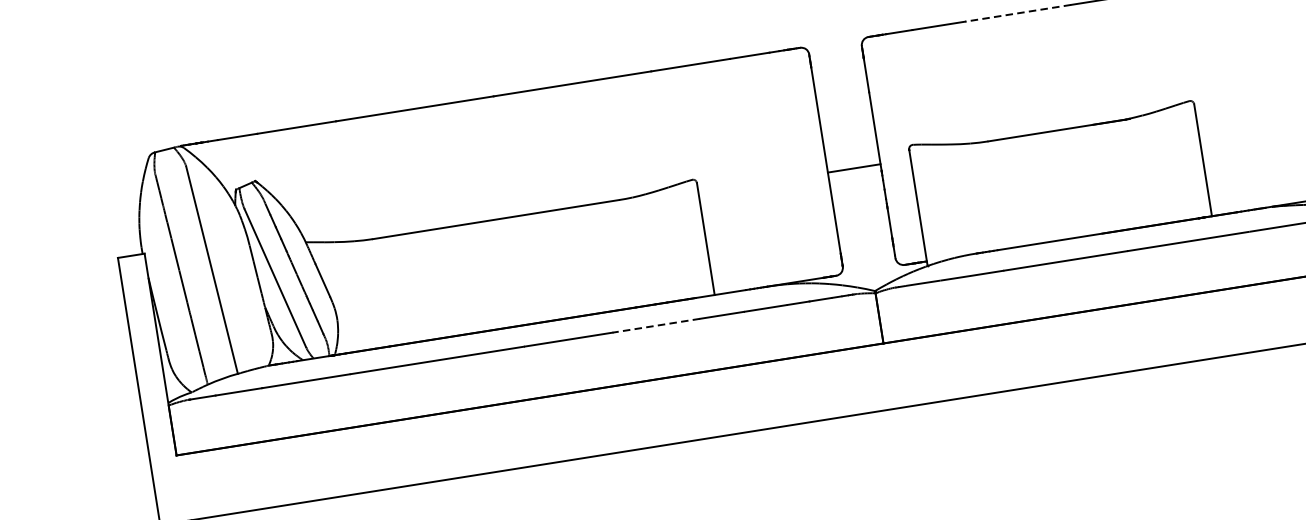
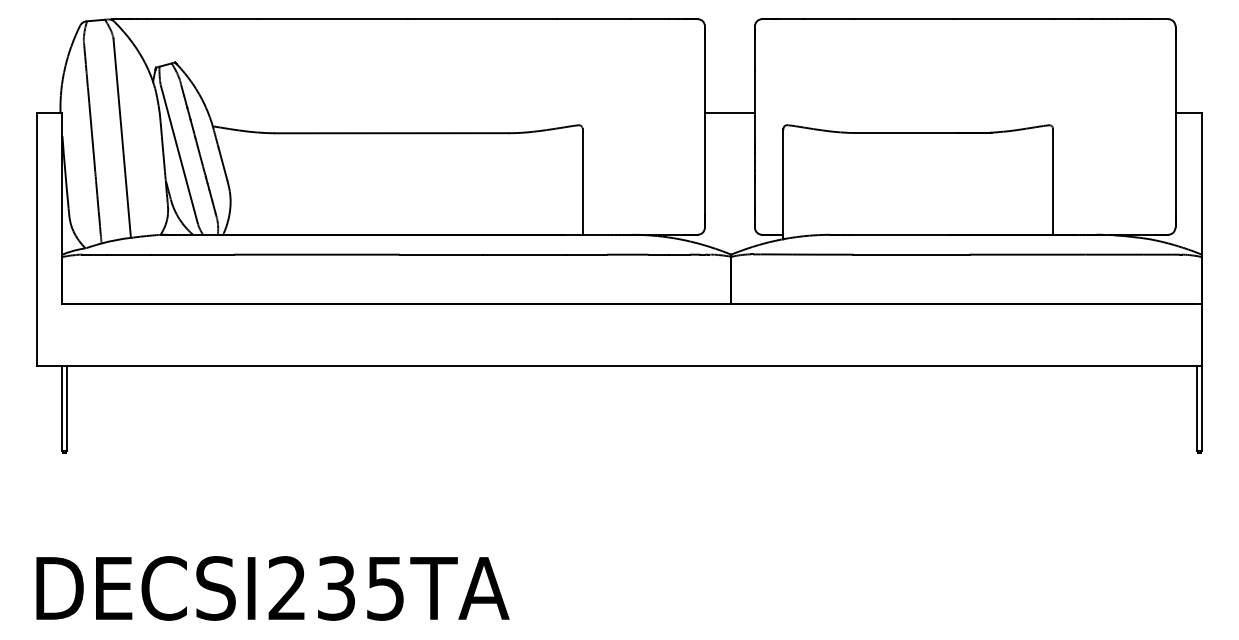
line: (1017, 13) -> (903, 19), dashed -> solid
line: (853, 168) -> (729, 113), moved
line: (655, 325) -> (523, 254), dashed -> solid

